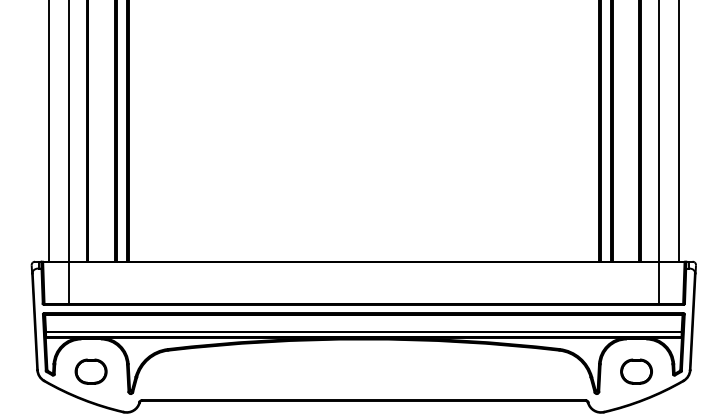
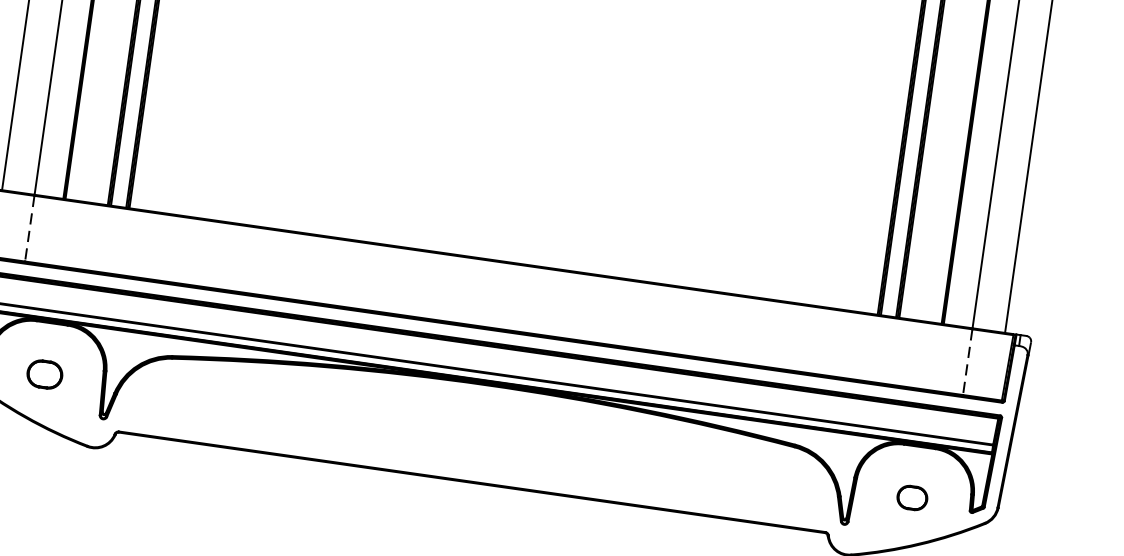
line: (68, 283) -> (28, 229), solid -> dashed
line: (658, 283) -> (967, 362), solid -> dashed
part: (90, 371) -> (43, 374), size x0.7
part: (636, 371) -> (912, 497), size x0.6

